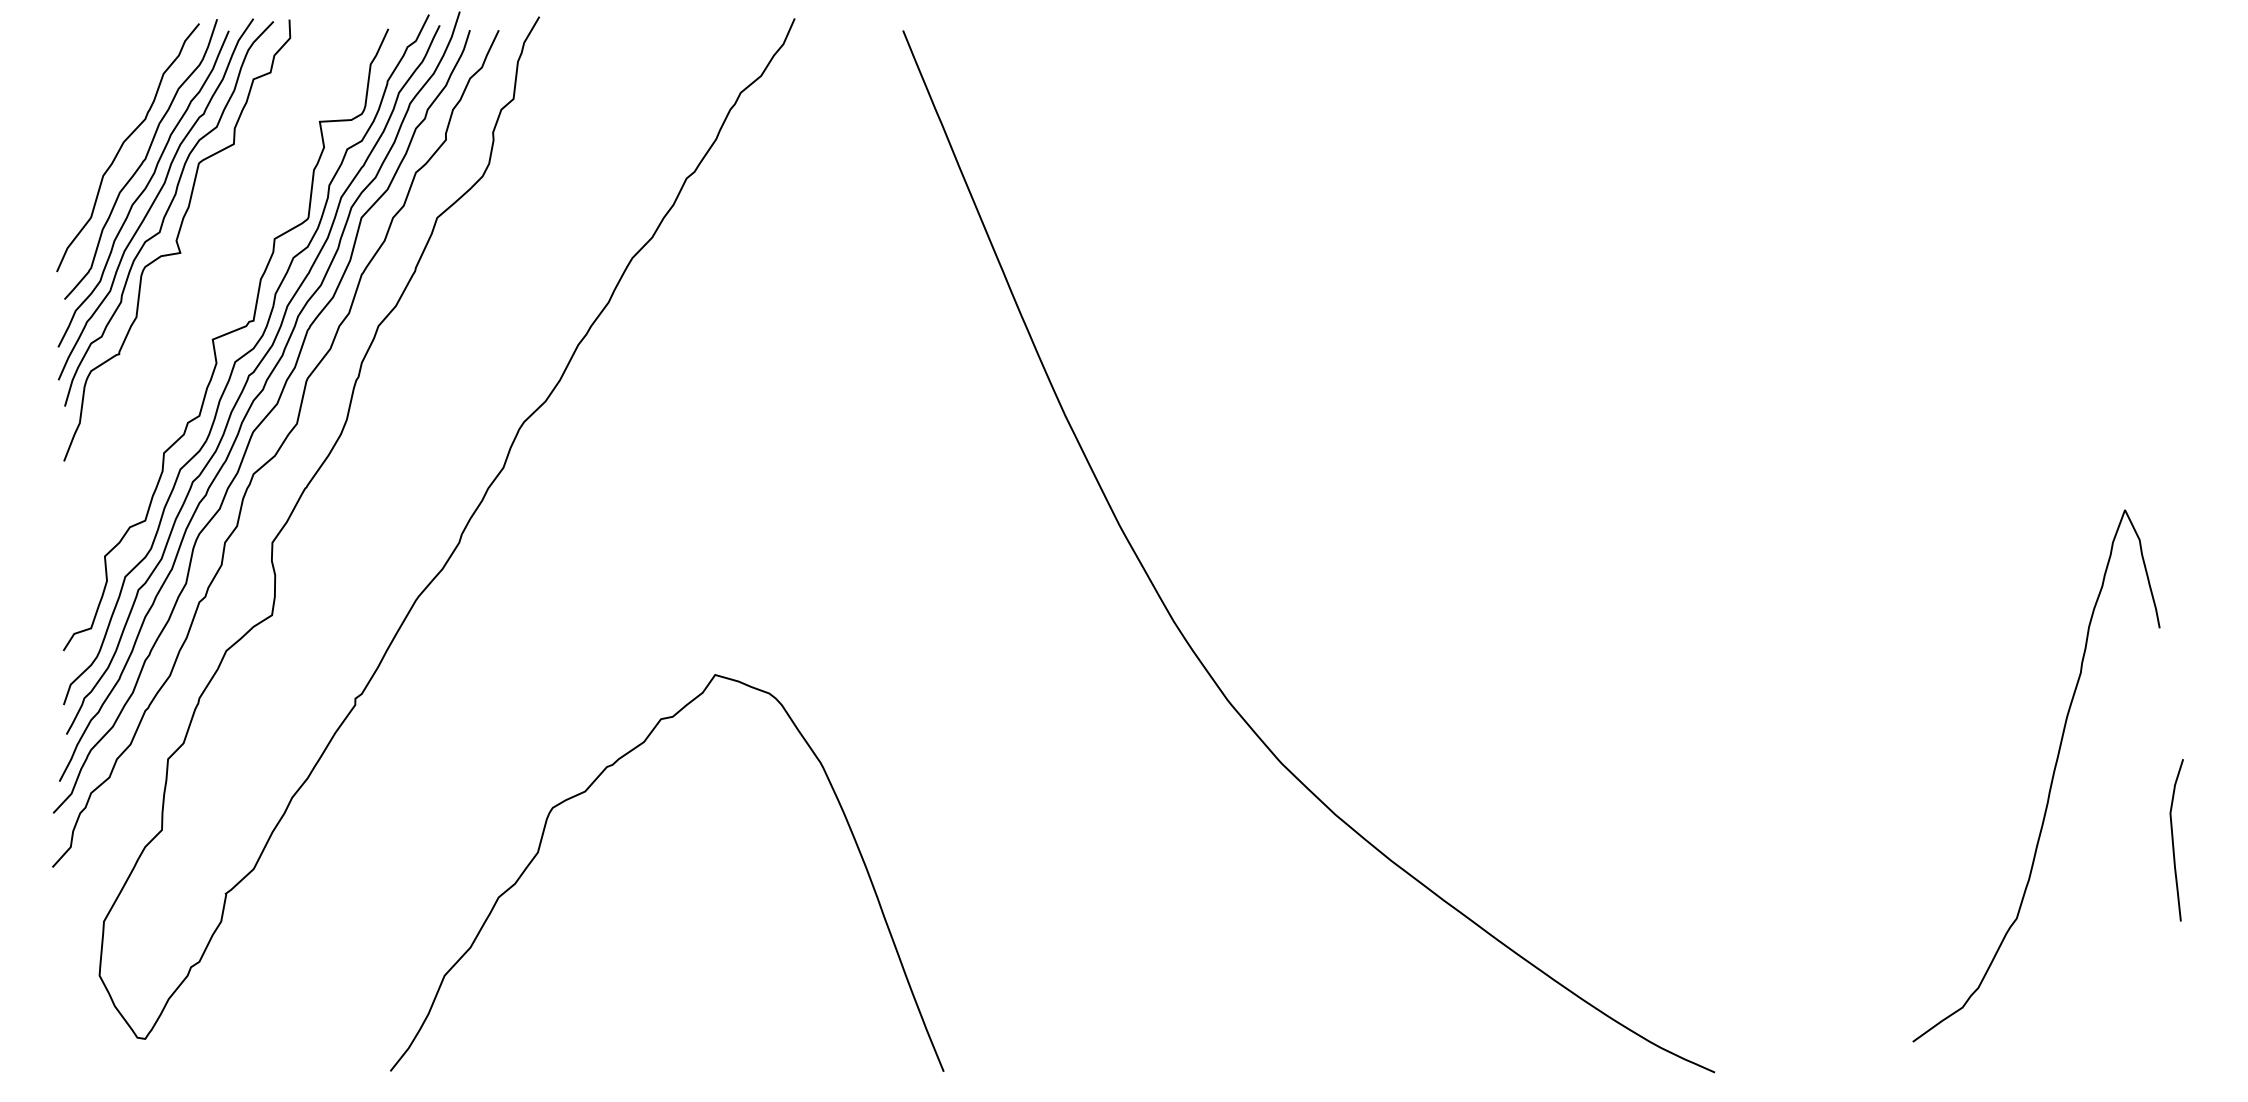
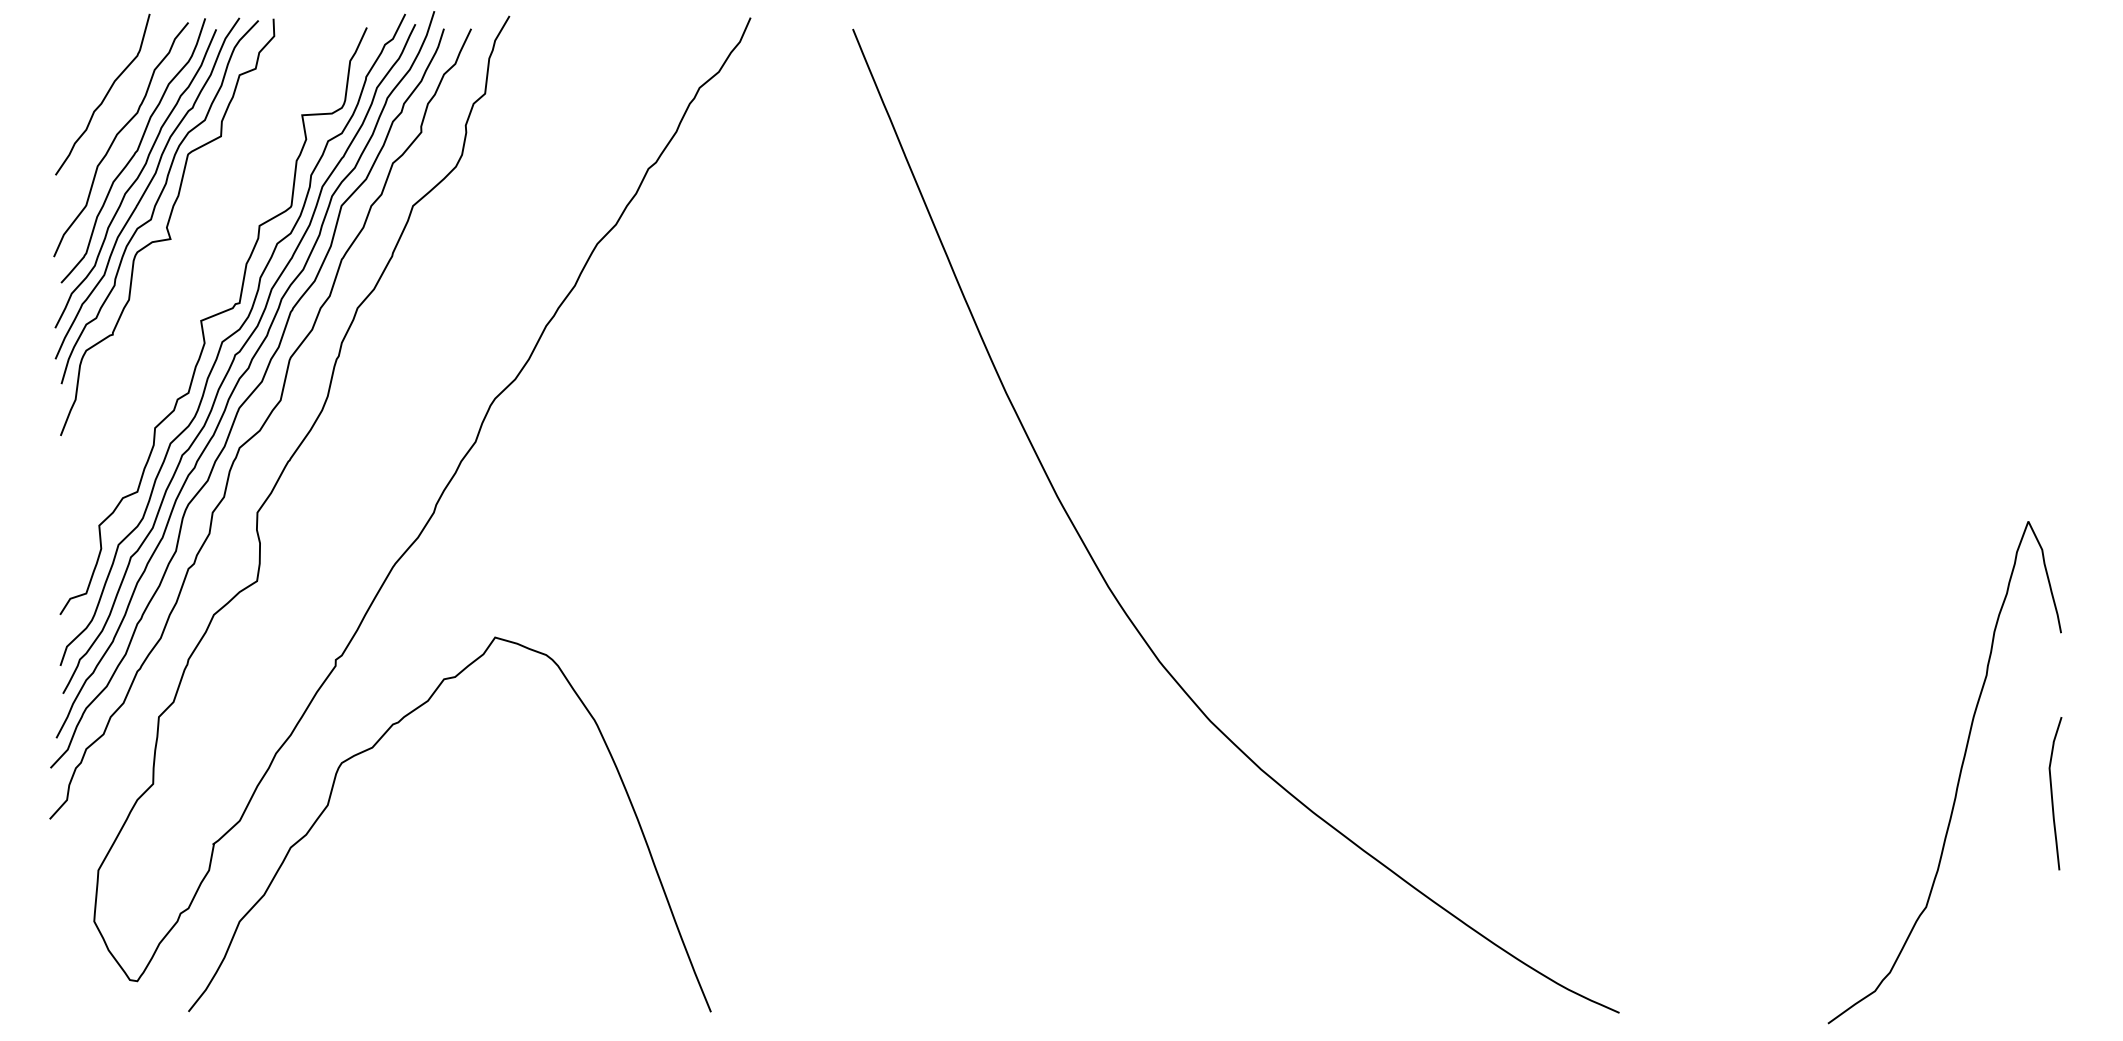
curve: (110, 101) -> (104, 96), added
curve: (2051, 778) -> (1958, 774), moved
curve: (586, 791) -> (373, 747), moved

